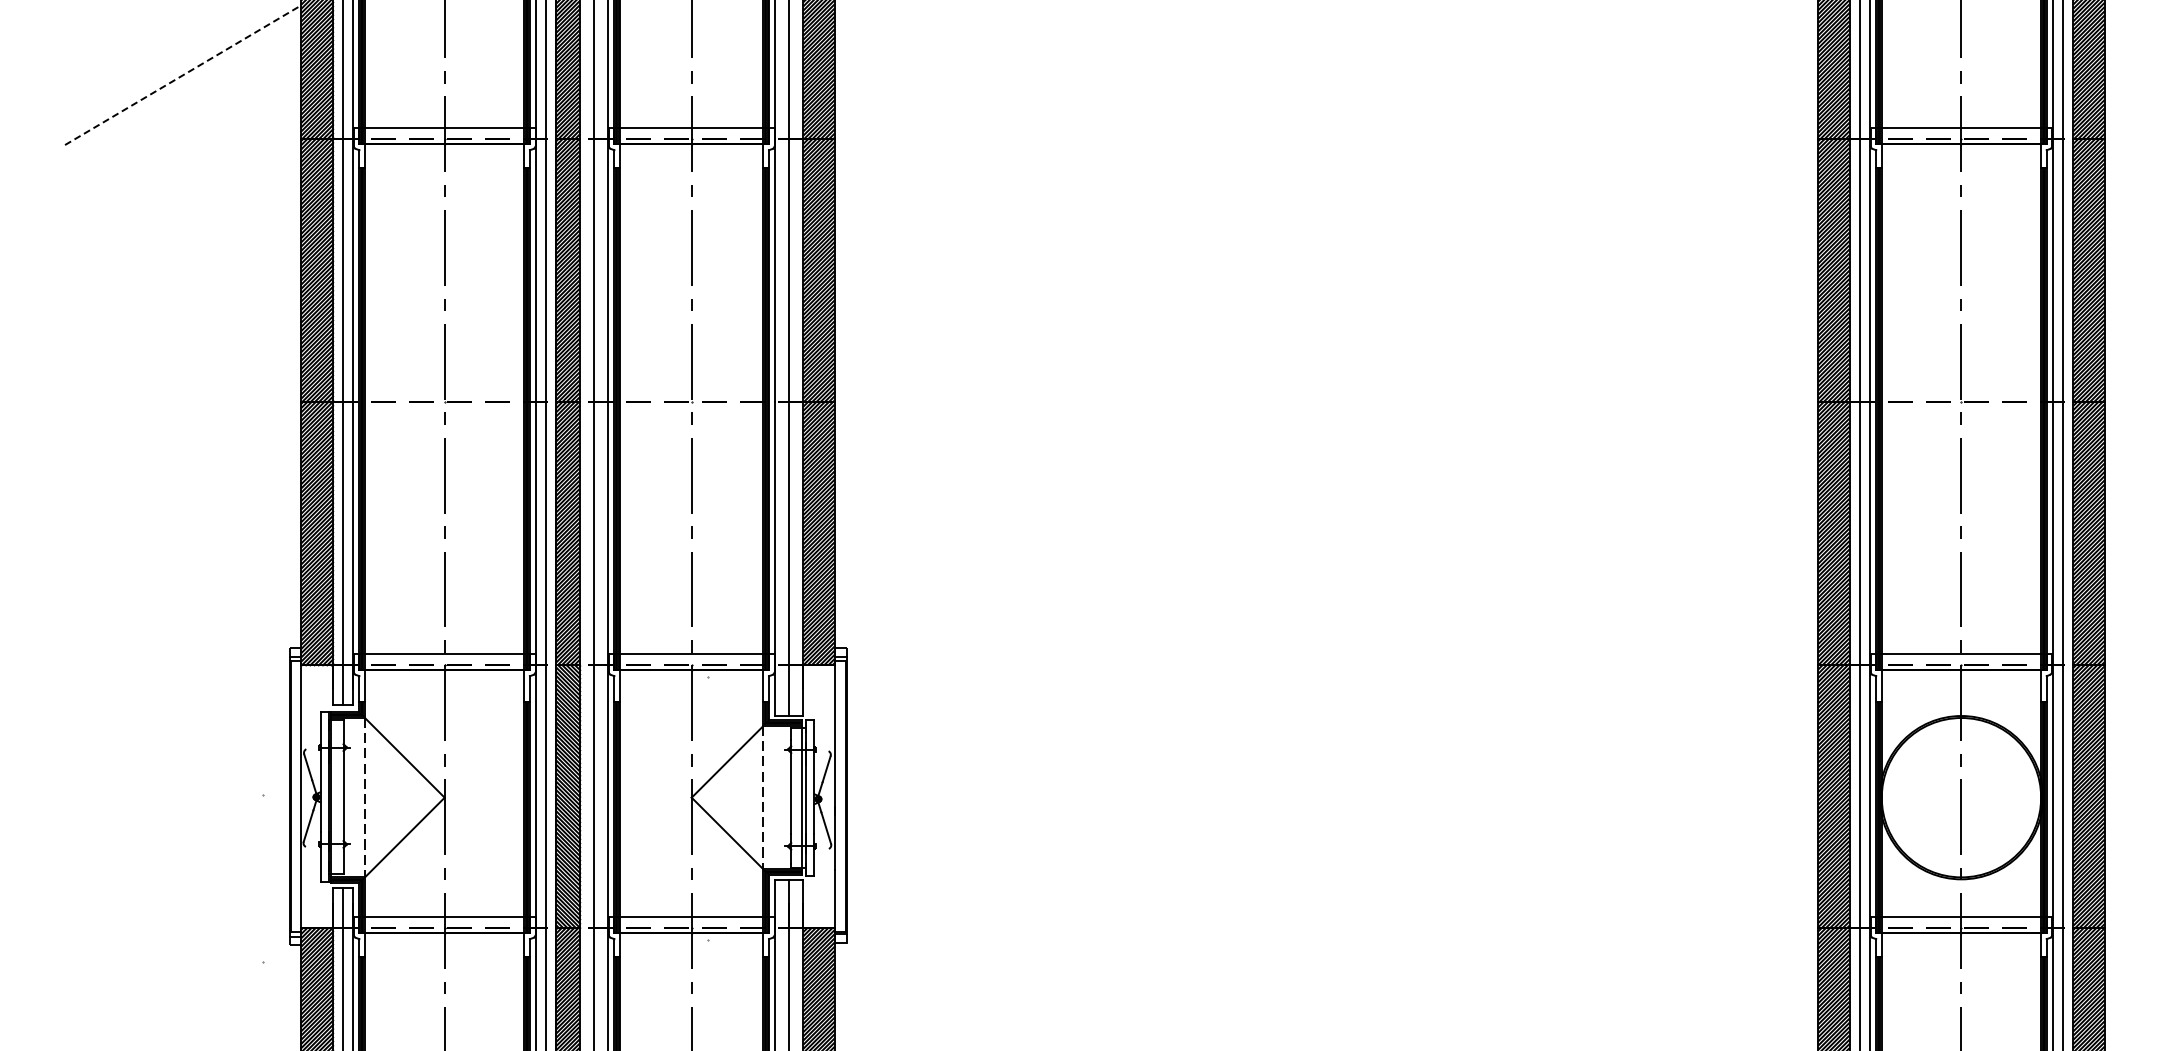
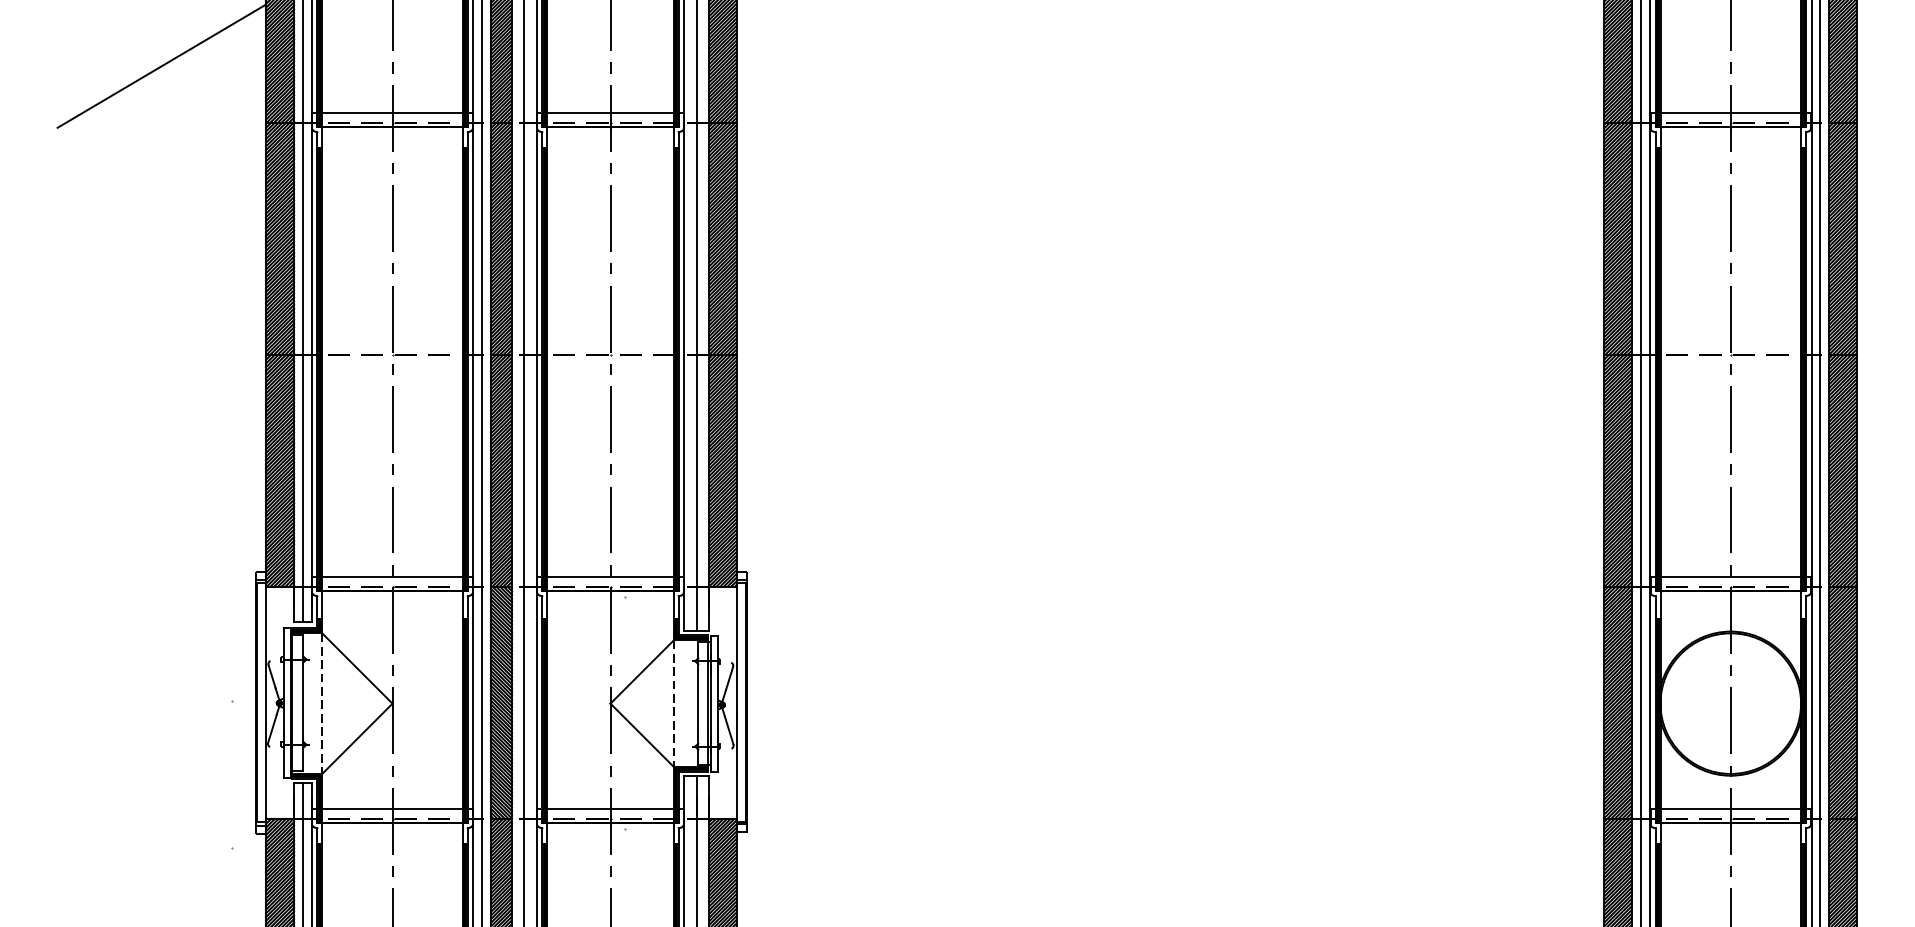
line: (183, 75) -> (162, 66), dashed -> solid

